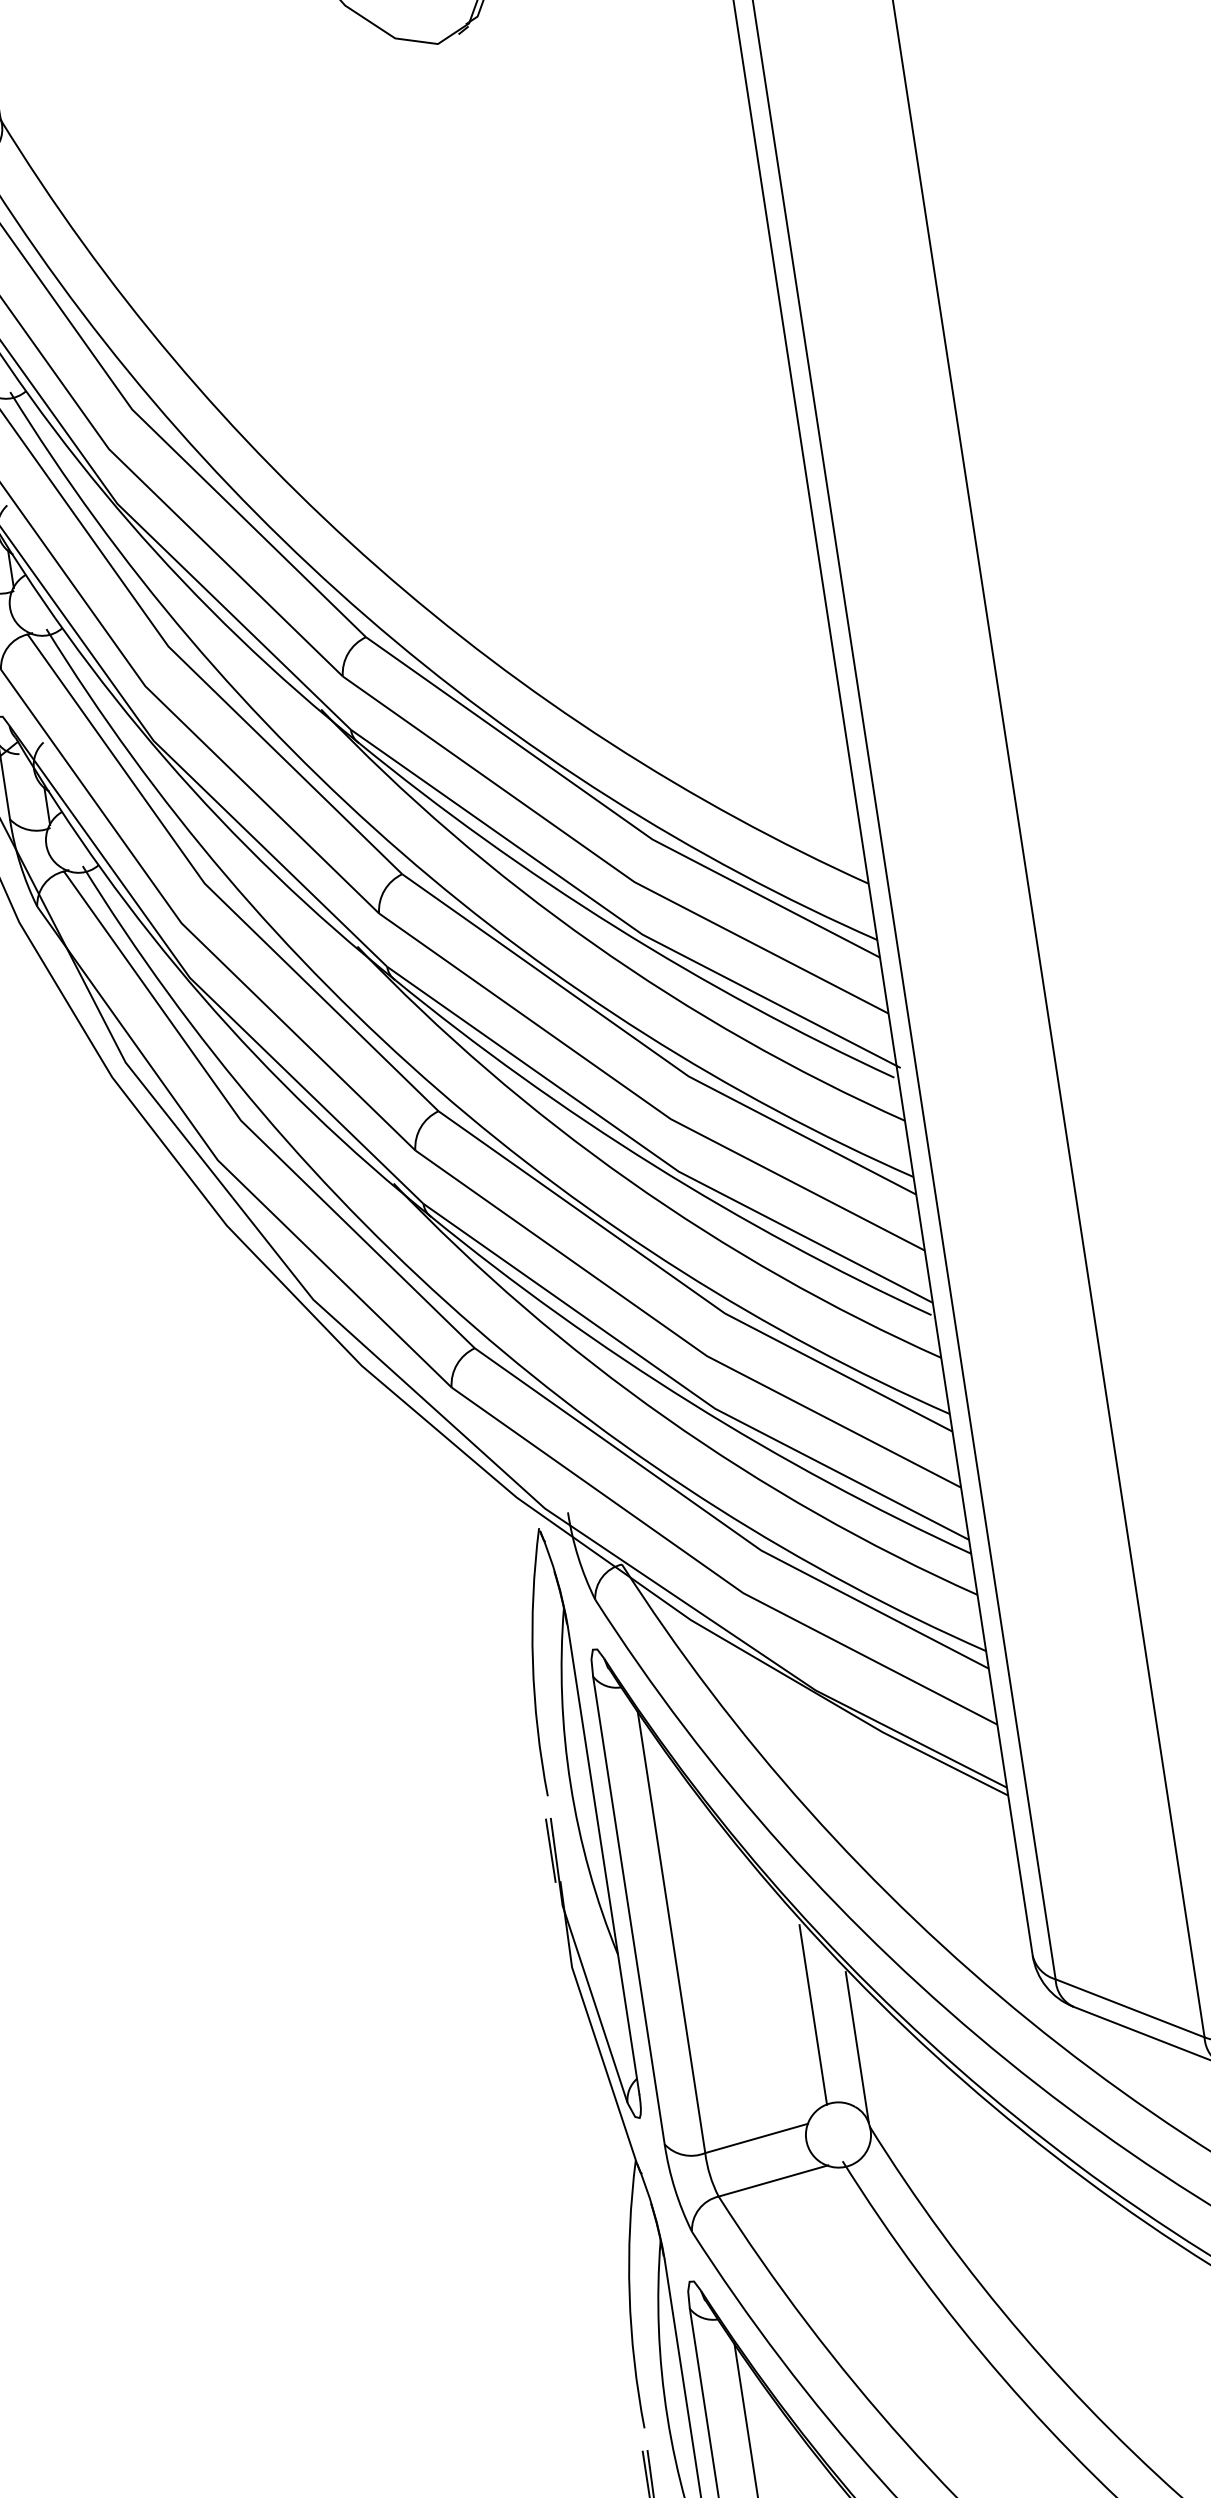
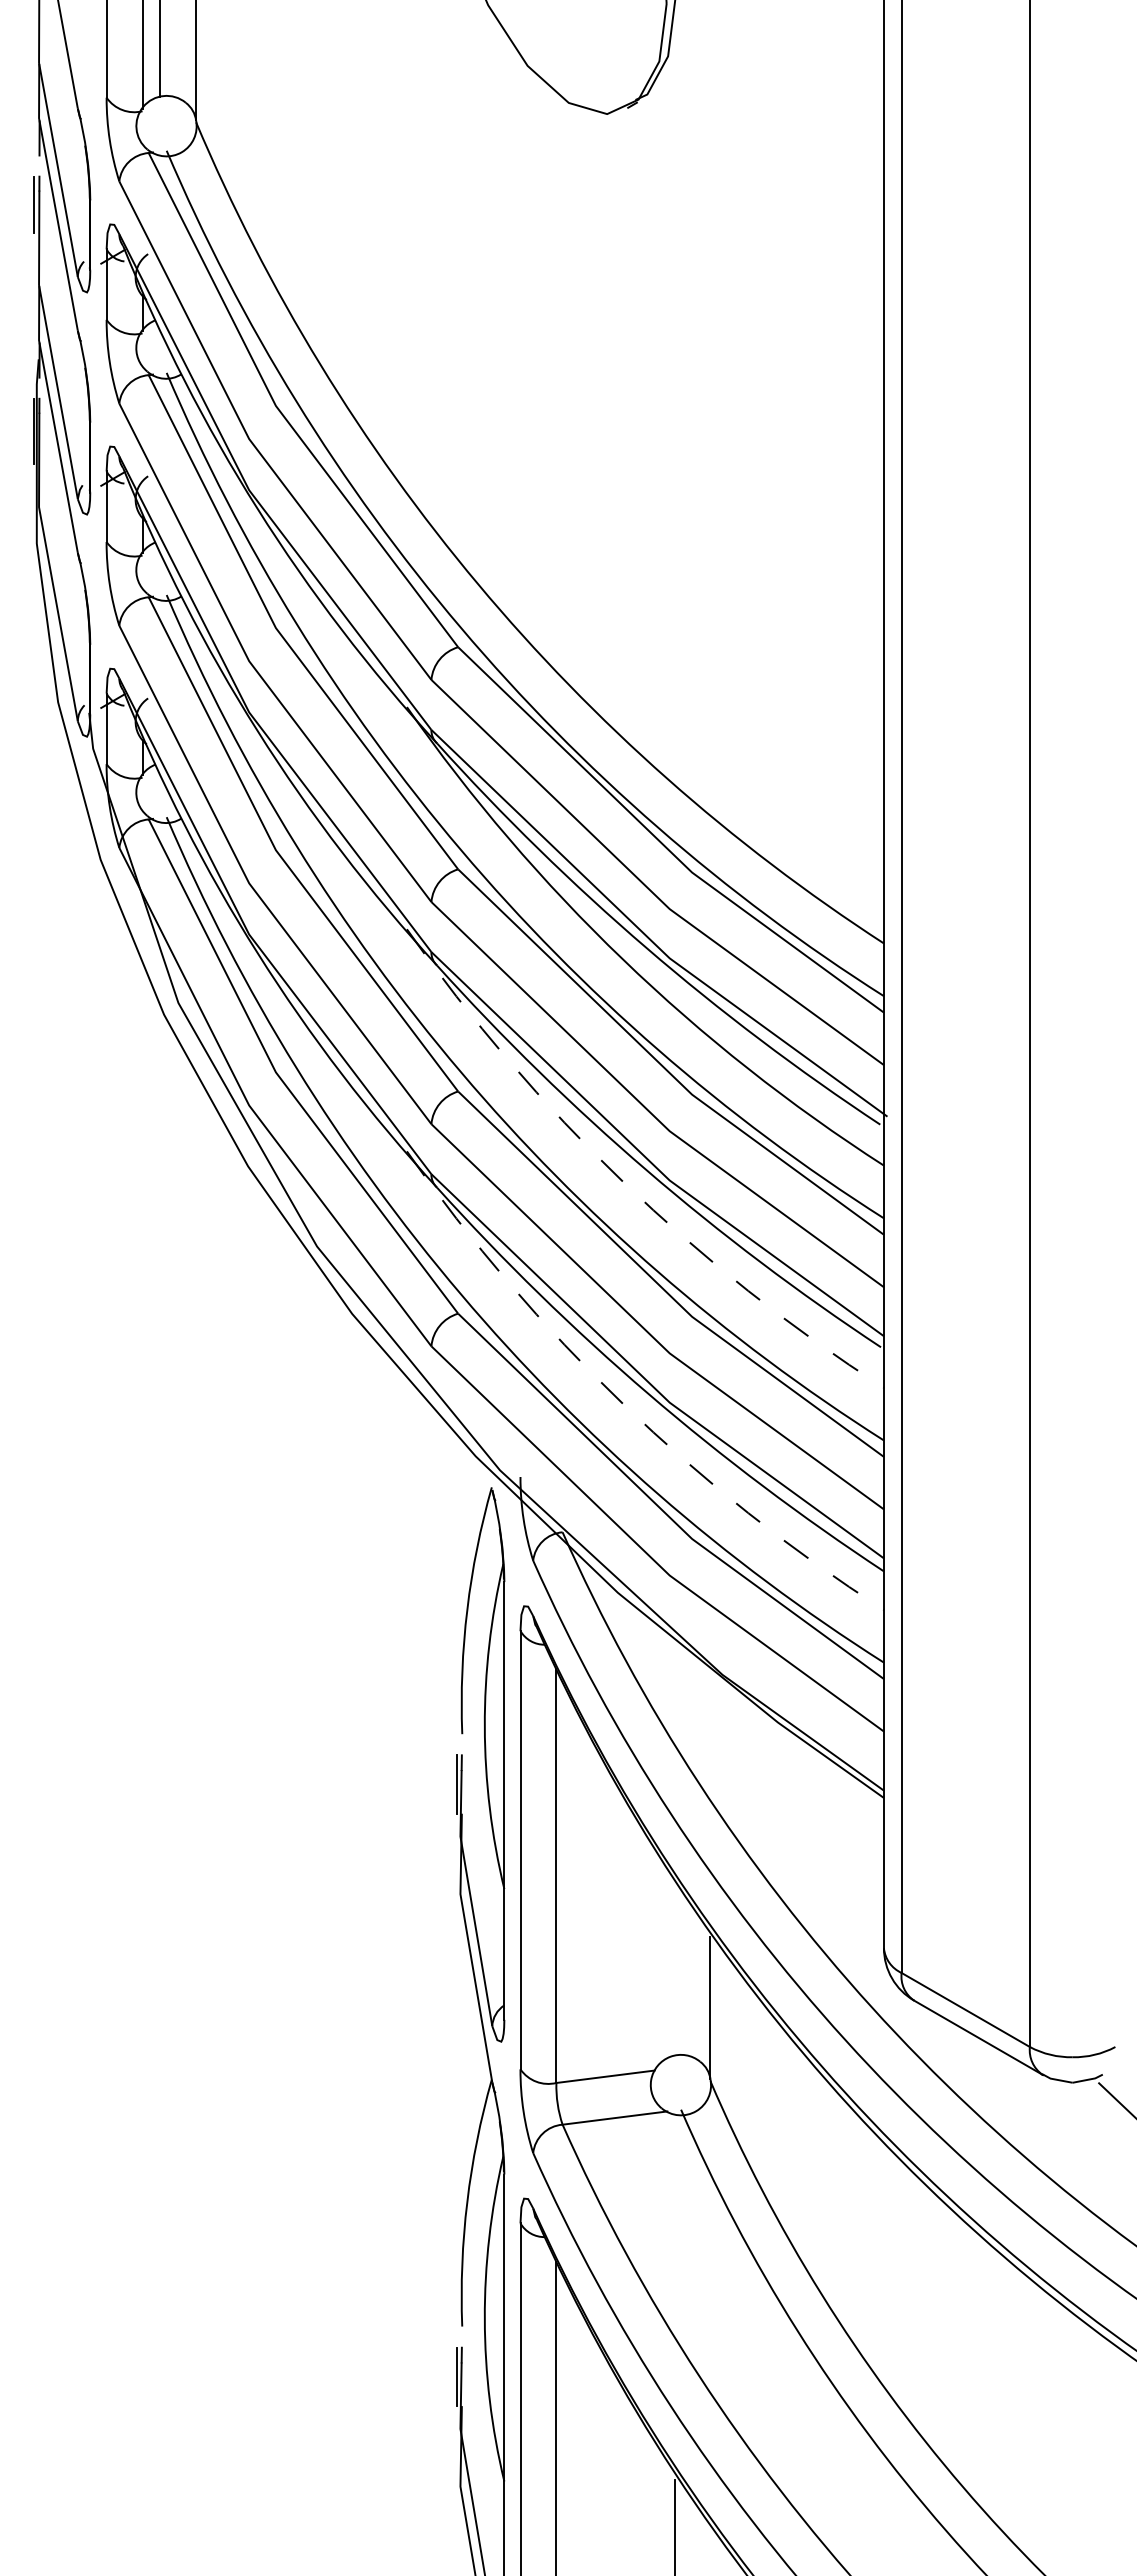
arc: (629, 1180) -> (623, 1181), solid -> dashed
arc: (665, 1417) -> (623, 1403), solid -> dashed
line: (813, 2014) -> (674, 1971), removed

